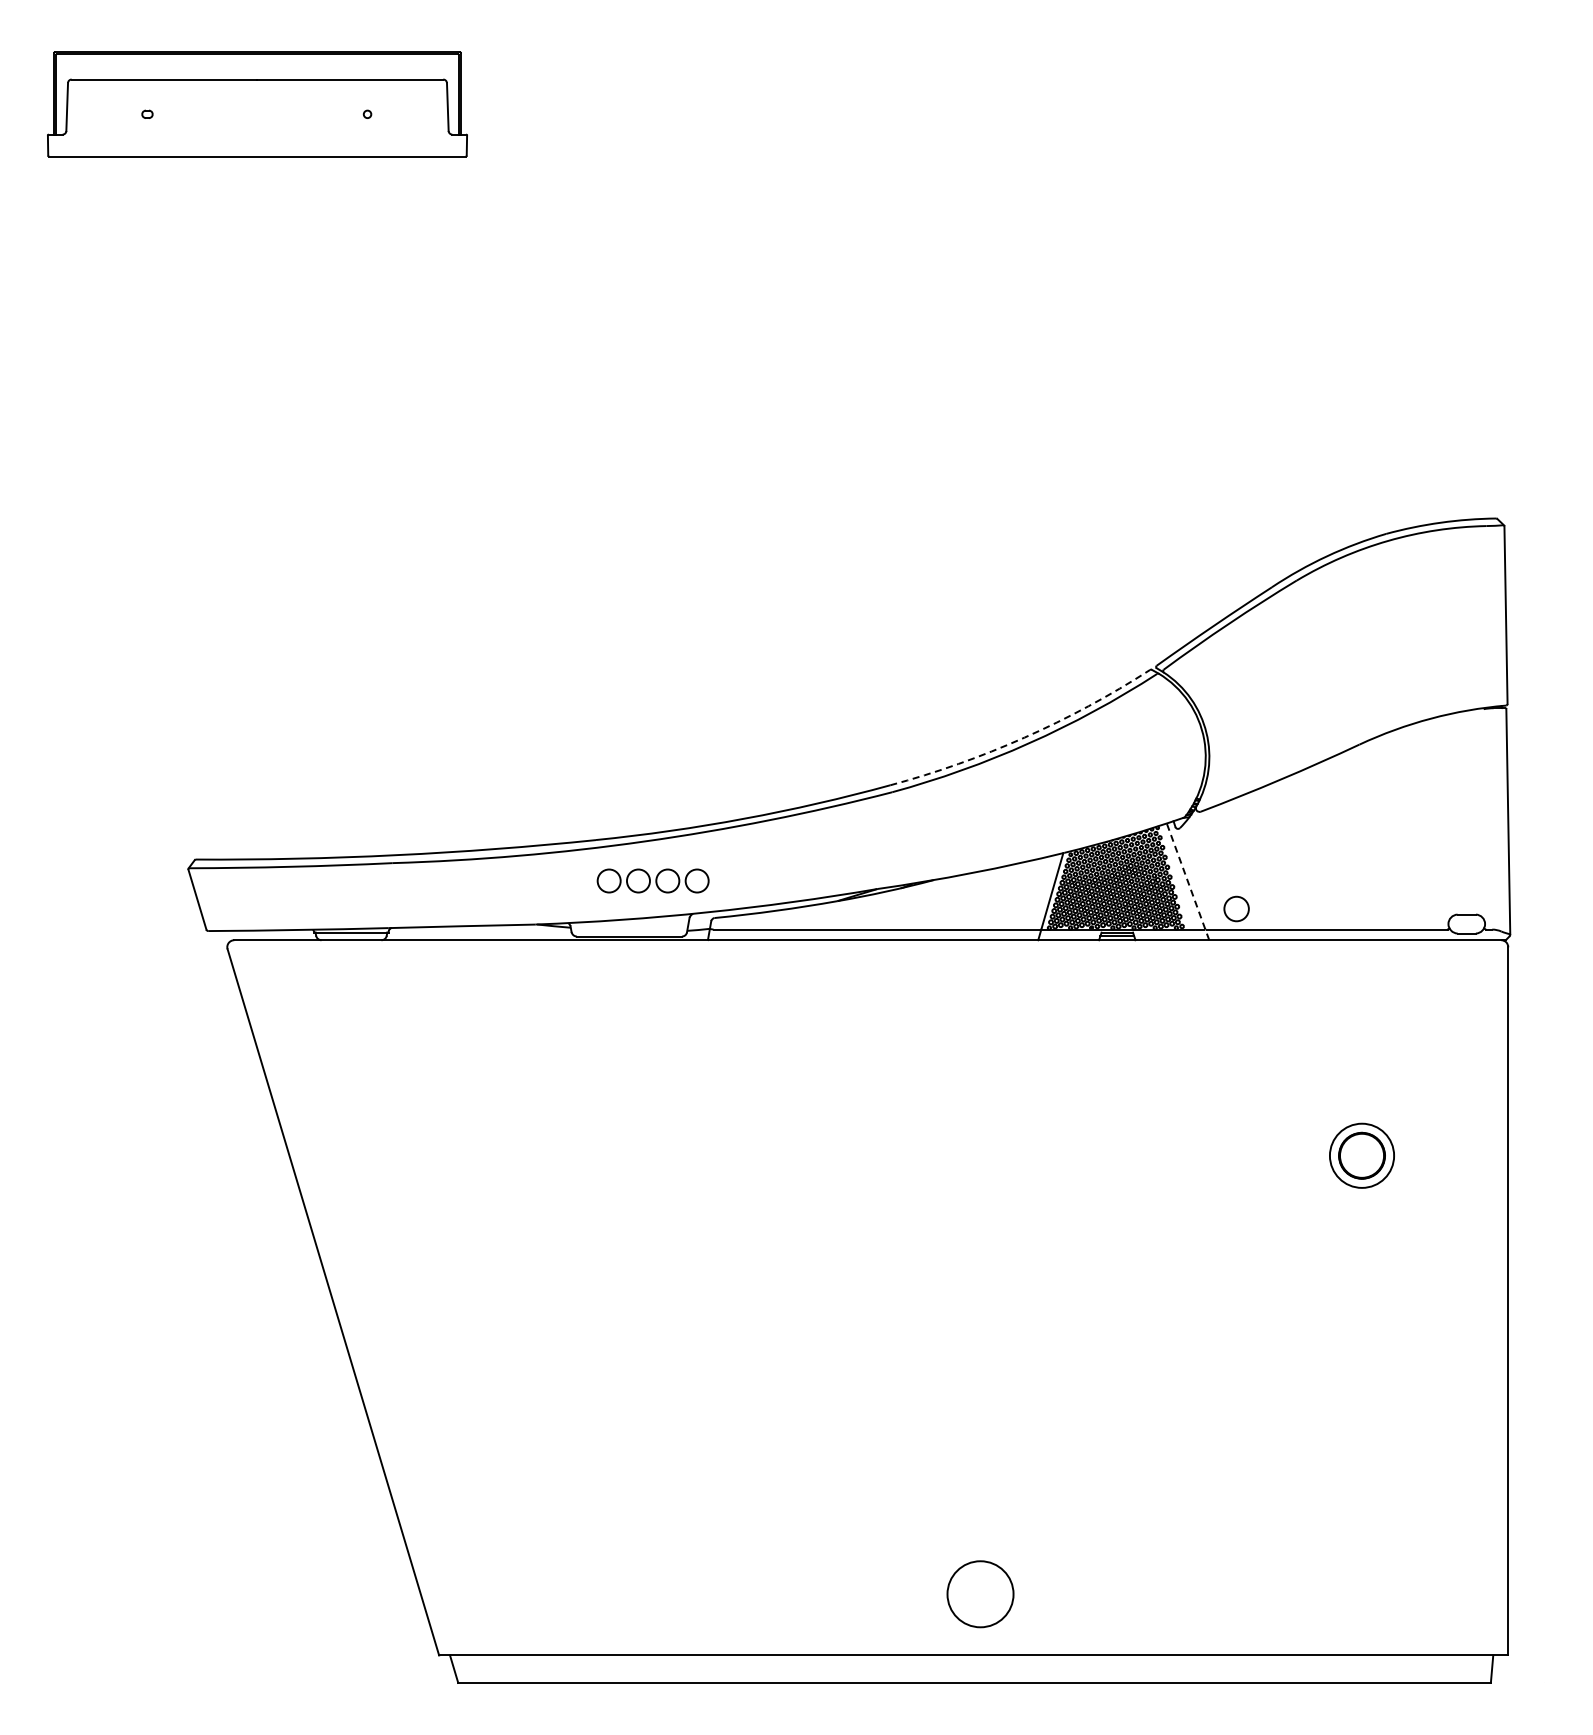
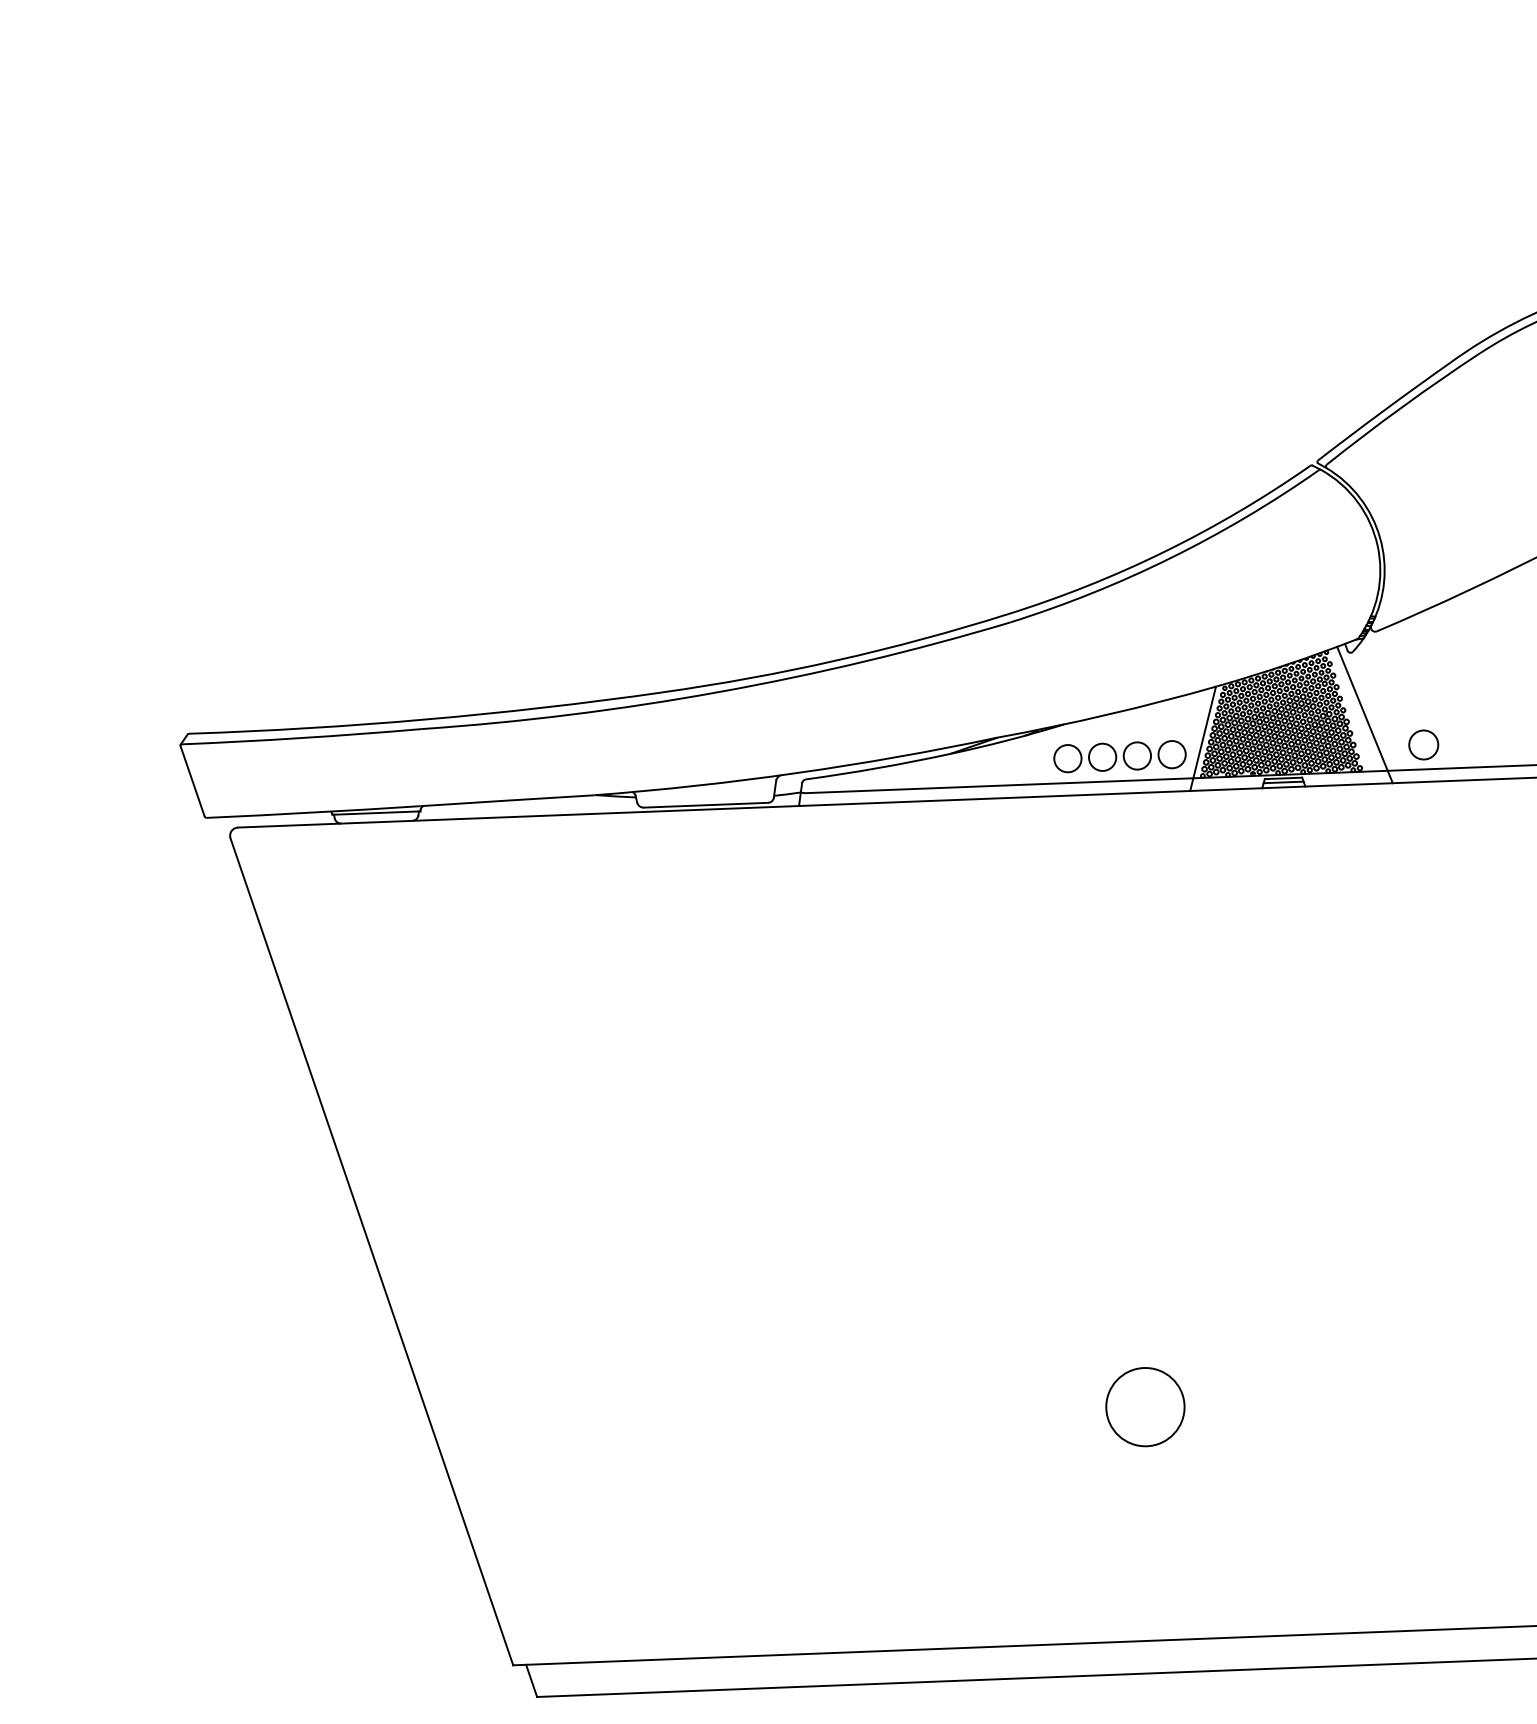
arc: (1024, 737) -> (1164, 551), dashed -> solid
part: (652, 880) -> (1119, 756), moved
line: (1187, 881) -> (1364, 714), dashed -> solid
circle: (980, 1594) -> (1145, 1407), moved

